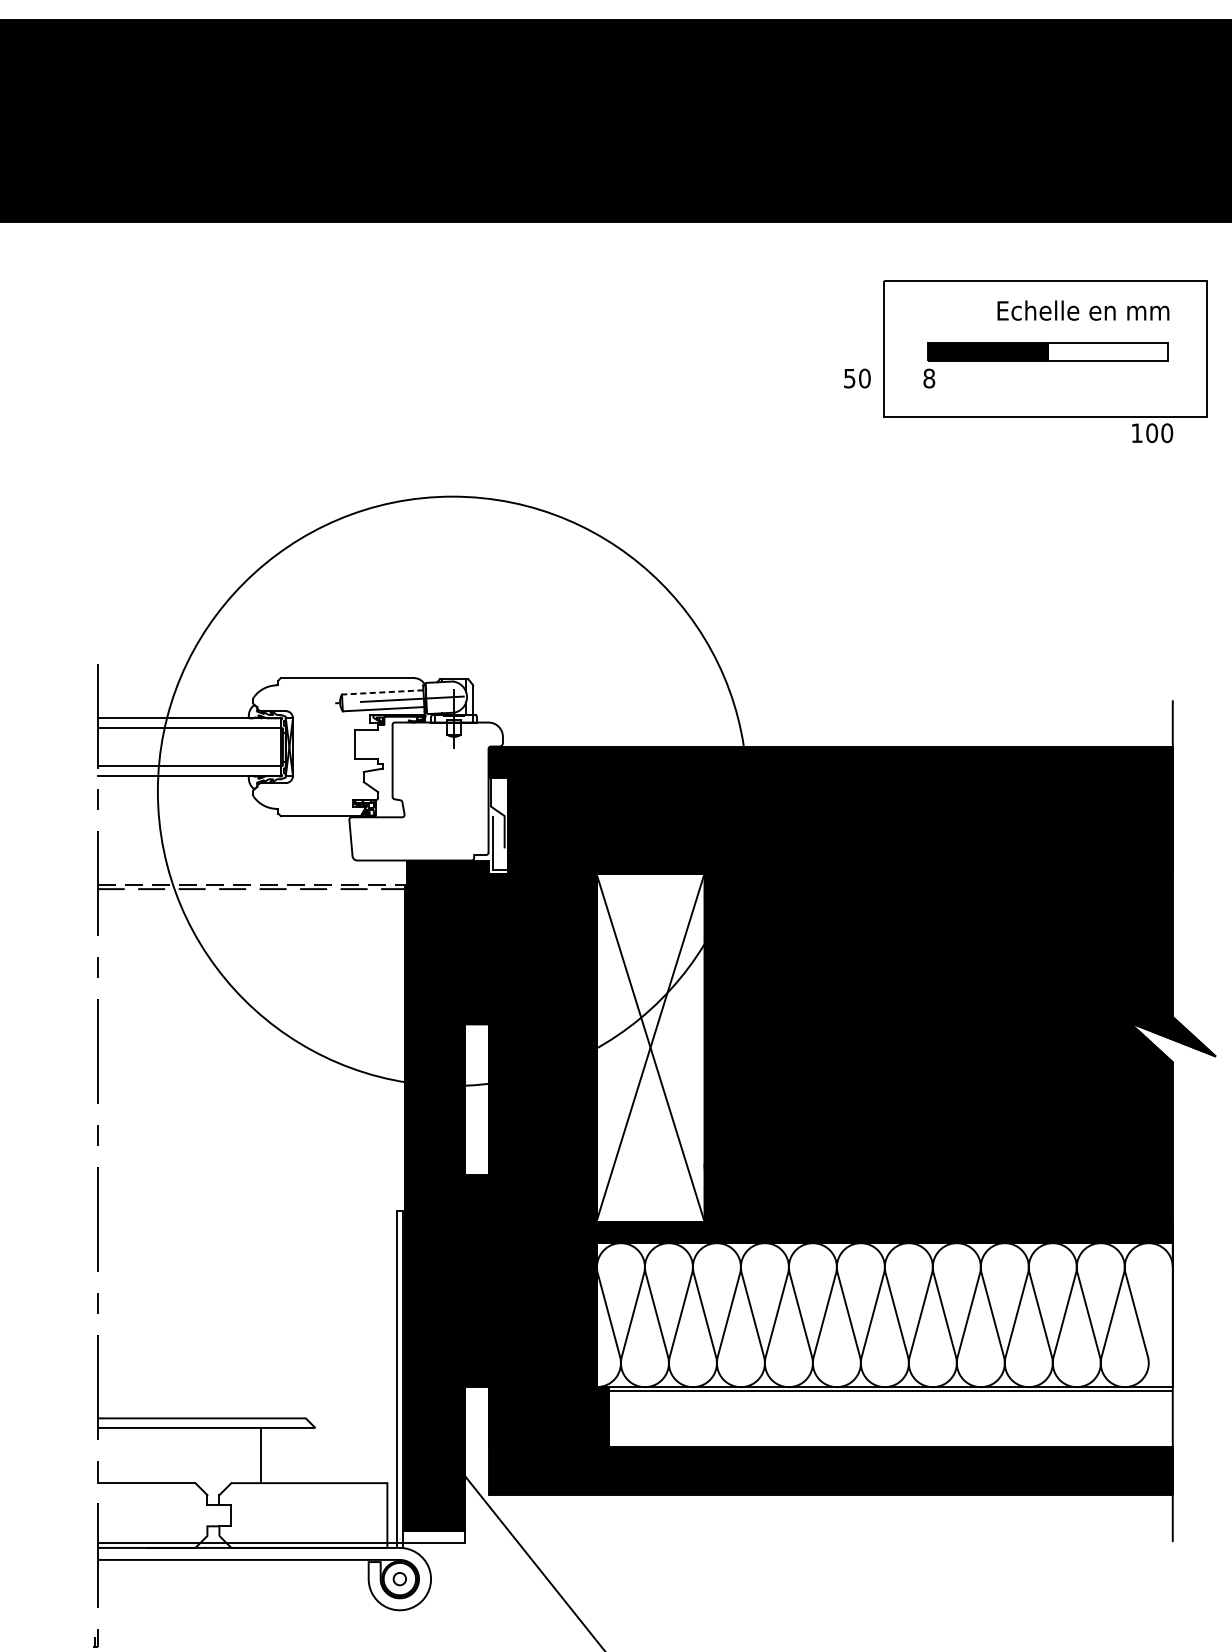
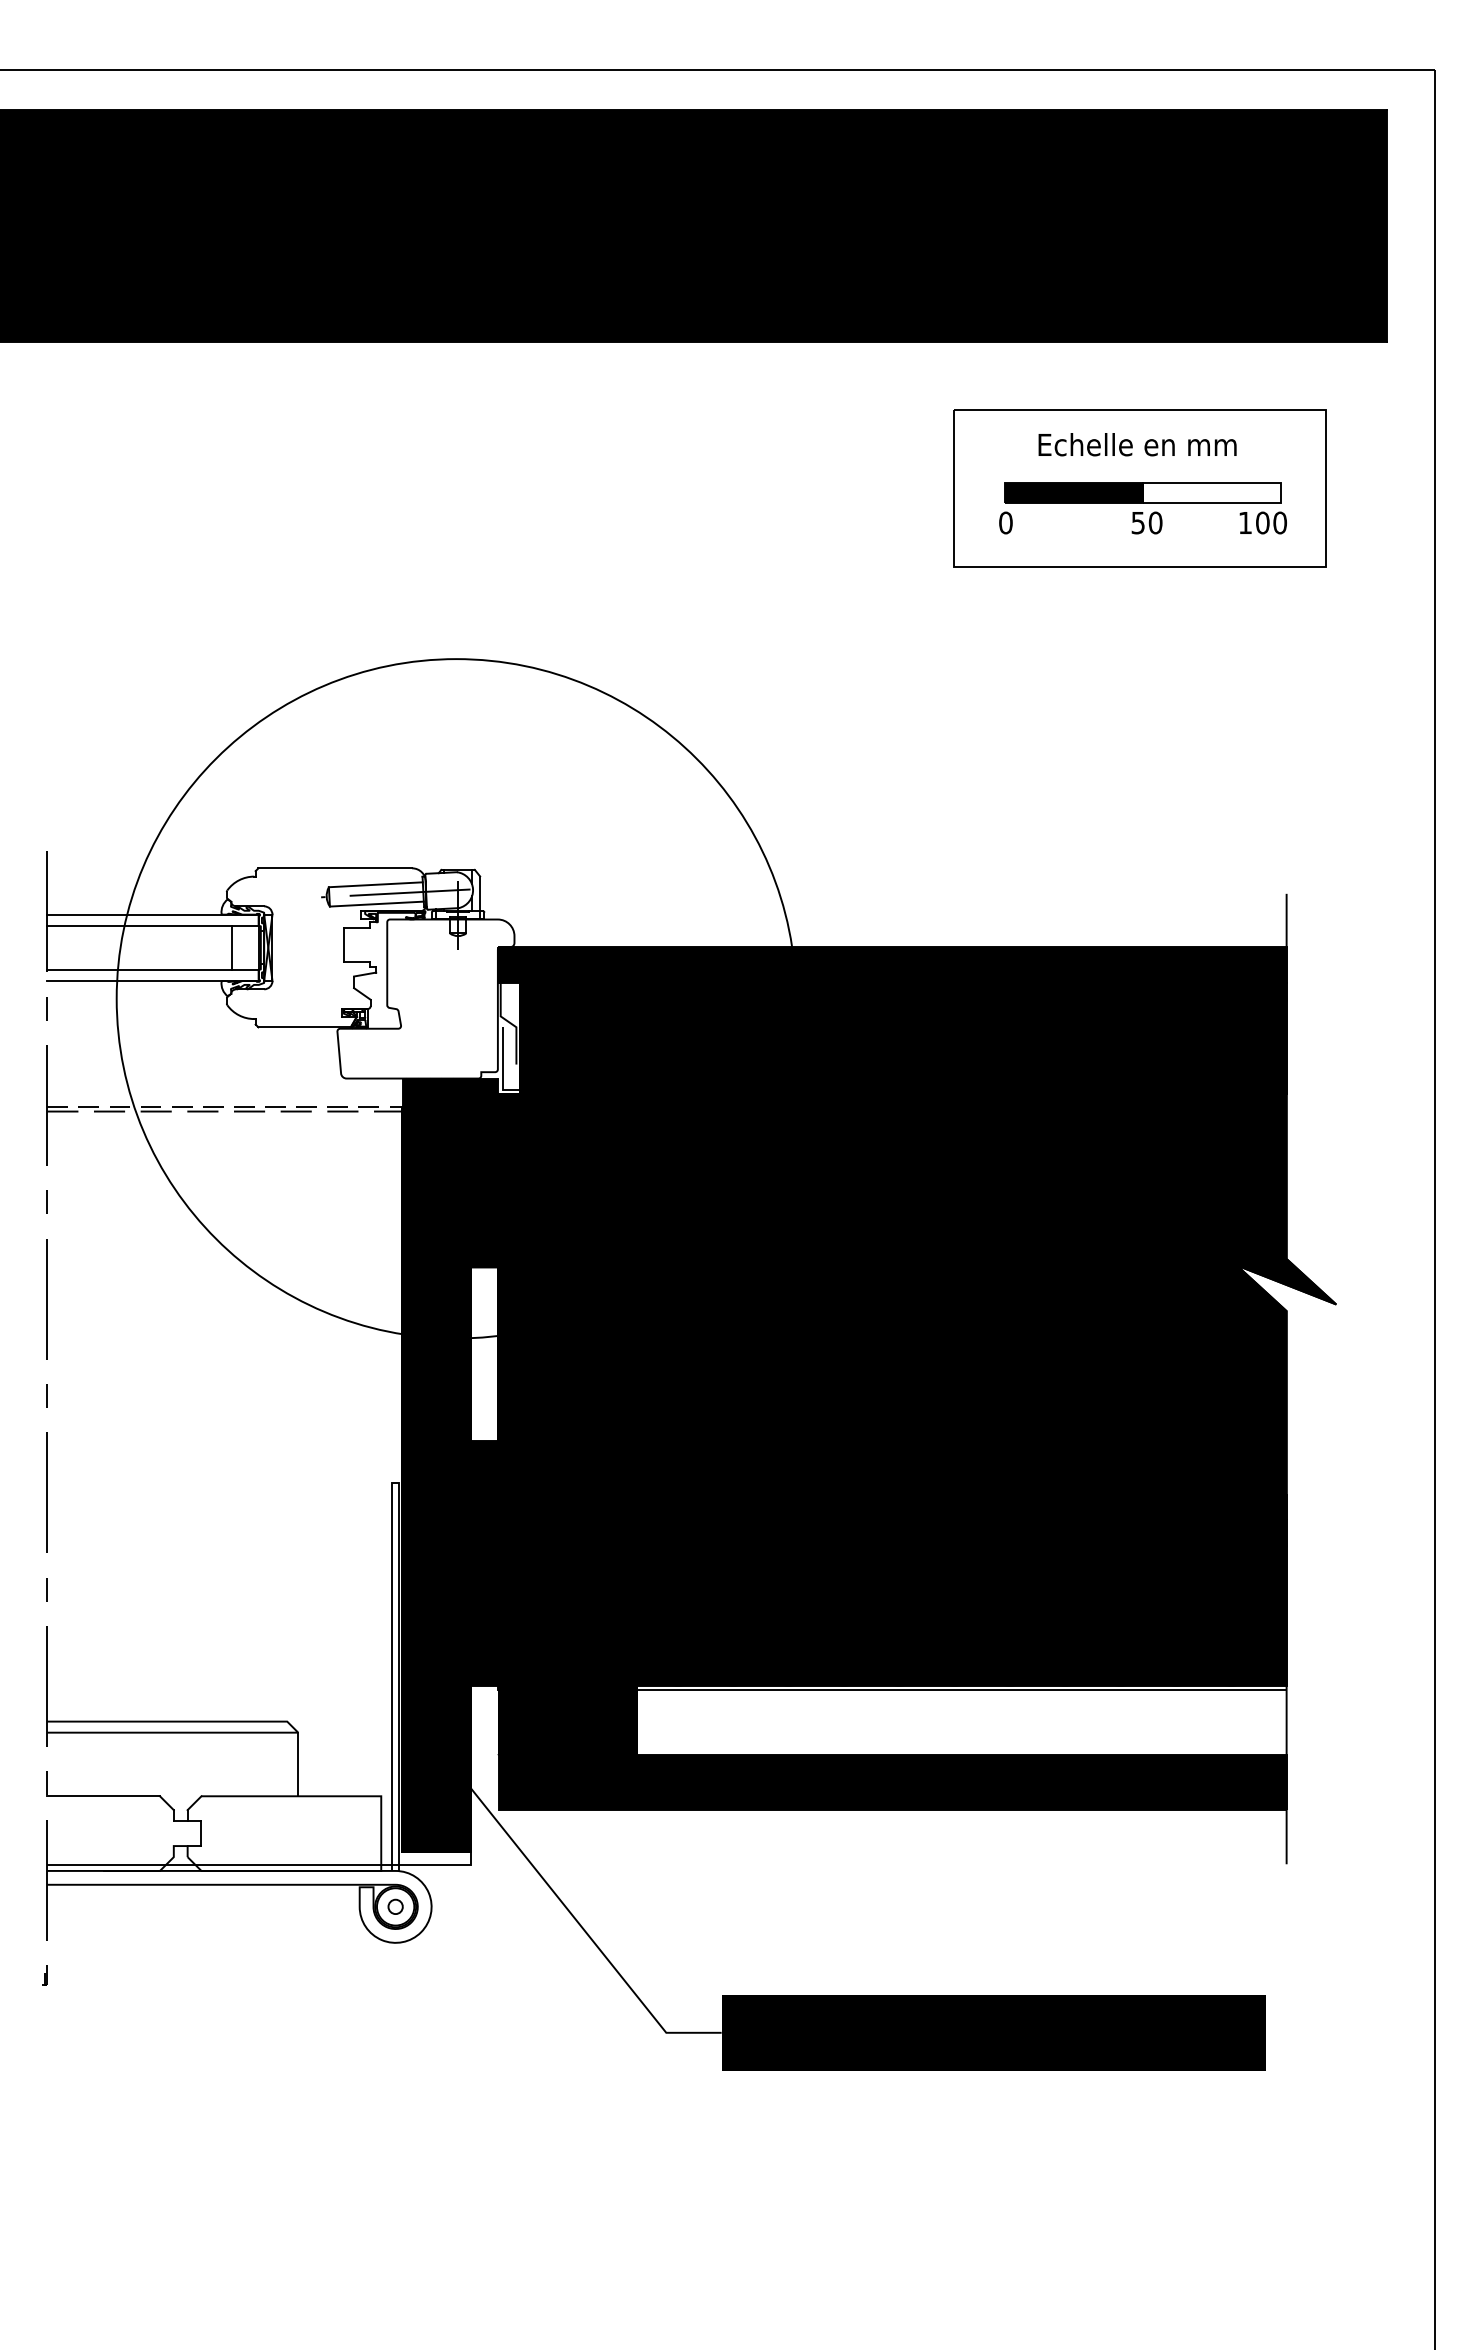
text: (1083, 310) -> (1137, 444), moved
text: (856, 378) -> (1146, 522), moved
text: (928, 378) -> (1005, 522), 8 -> 0
text: (1151, 432) -> (1262, 522), moved
line: (382, 692) -> (375, 884), dashed -> solid
line: (258, 746) -> (232, 947), added
fill: (650, 1046) -> (684, 1293), added
fill: (884, 1315) -> (954, 1602), added
line: (260, 1455) -> (298, 1764), moved

